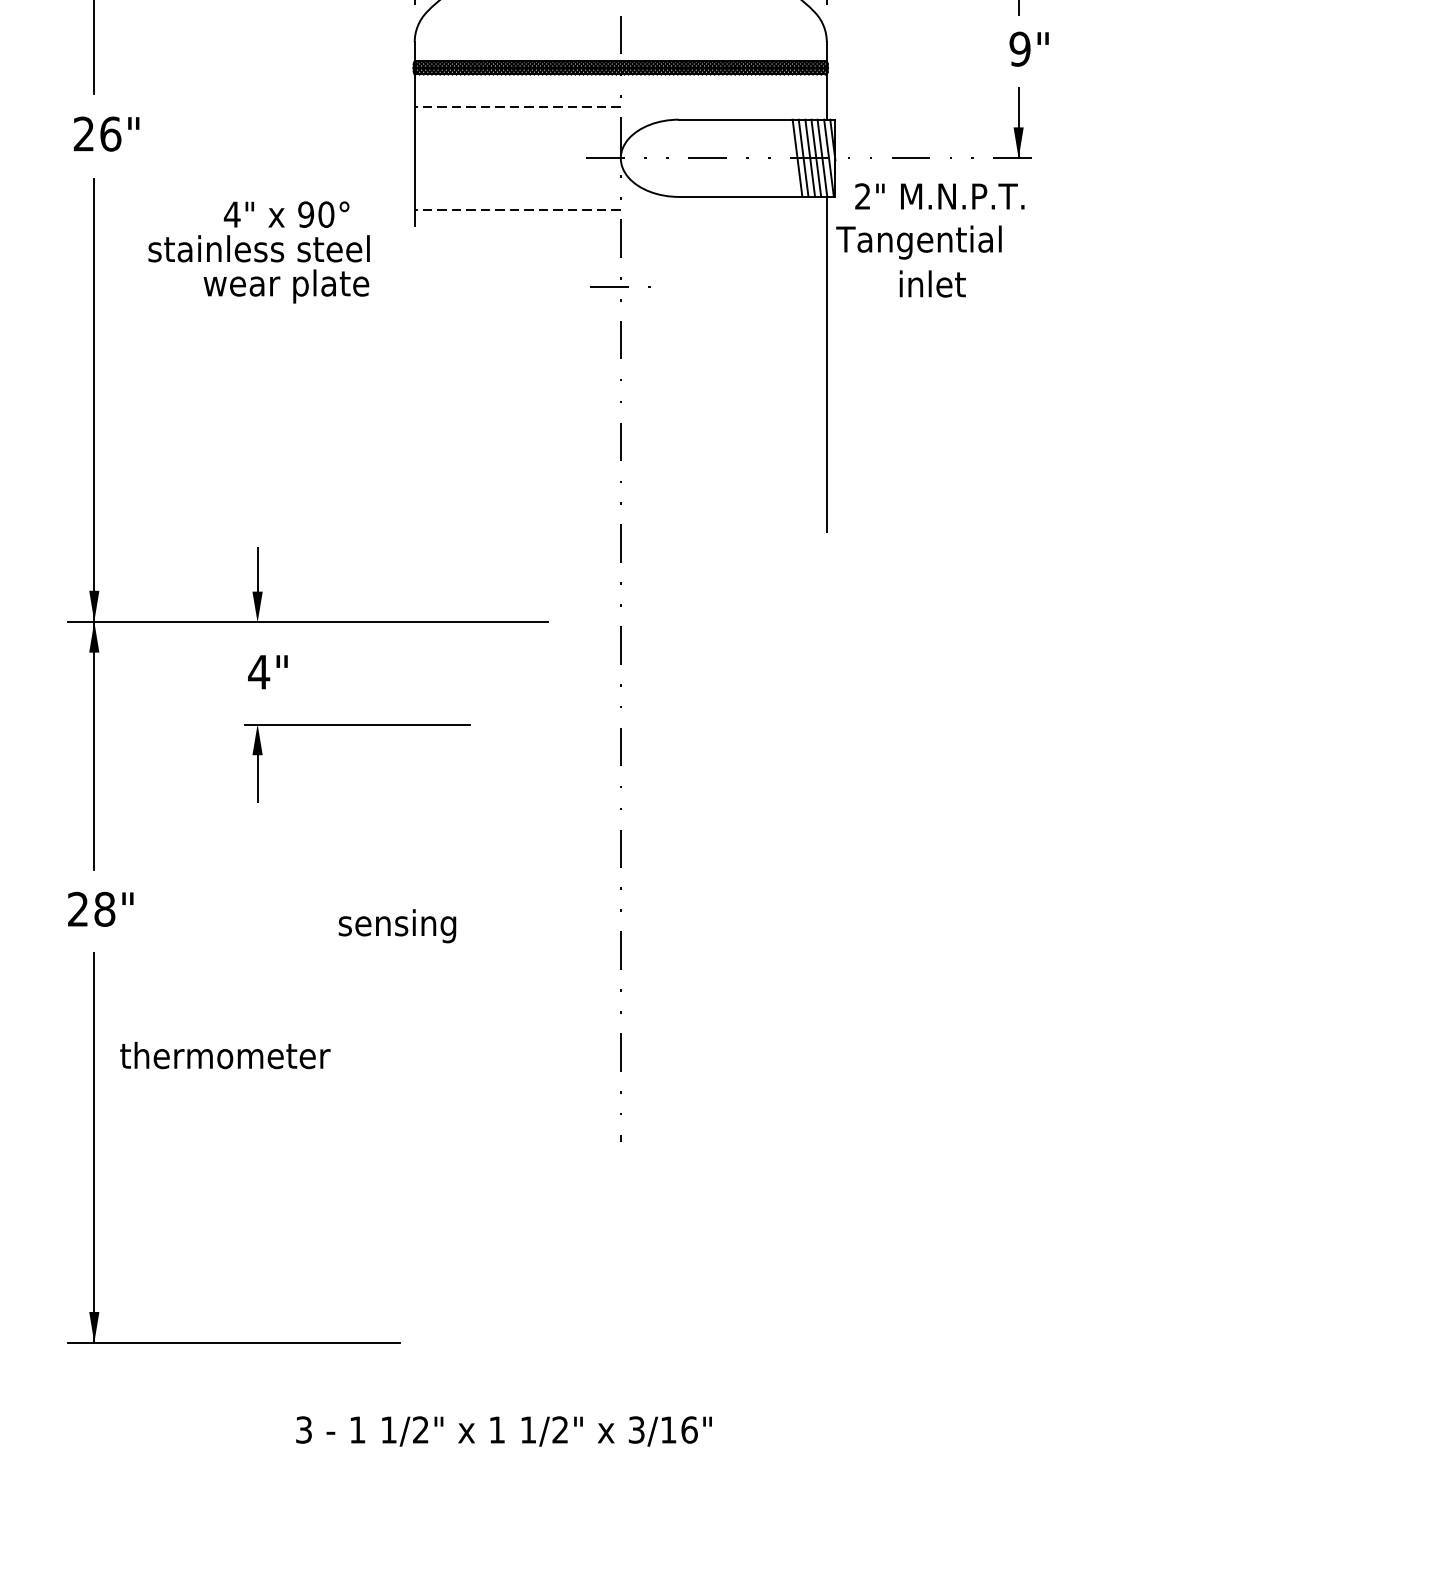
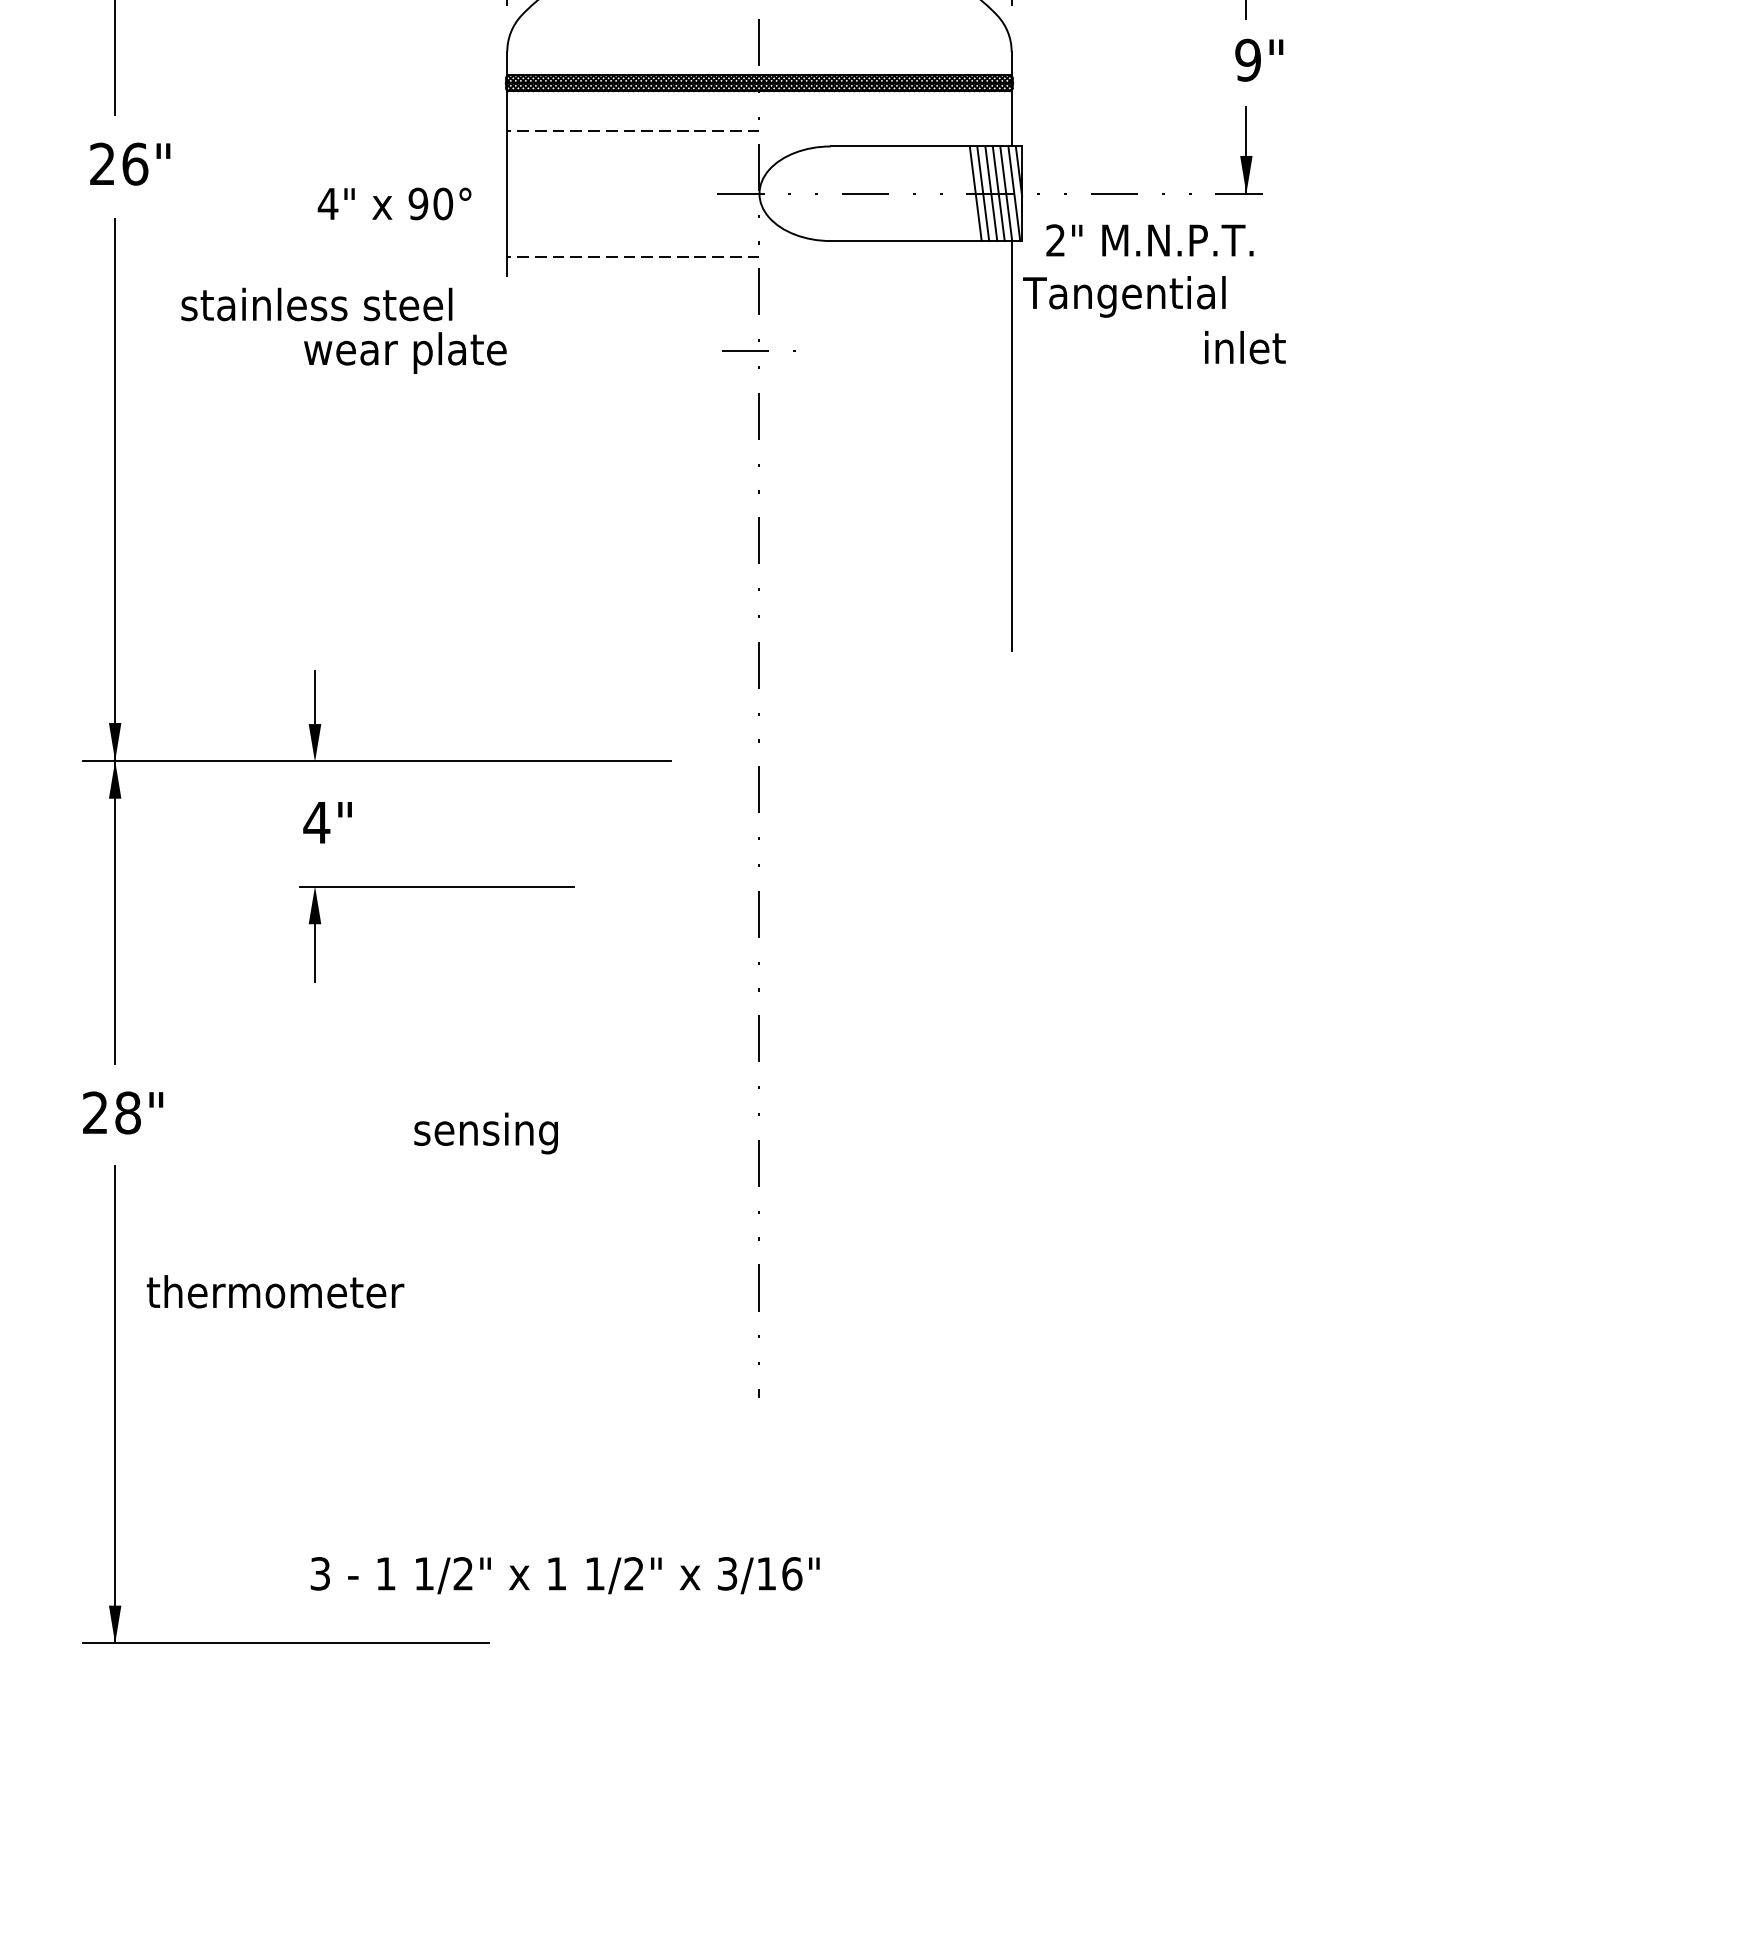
text: (286, 214) -> (394, 203), moved
text: (932, 283) -> (1244, 346), moved
text: (286, 286) -> (405, 353), moved
text: (503, 1431) -> (564, 1575), moved

